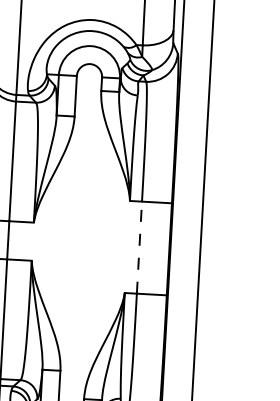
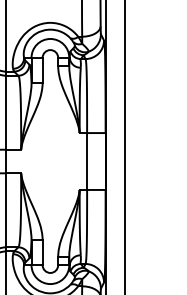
line: (140, 247) -> (87, 161), dashed -> solid

